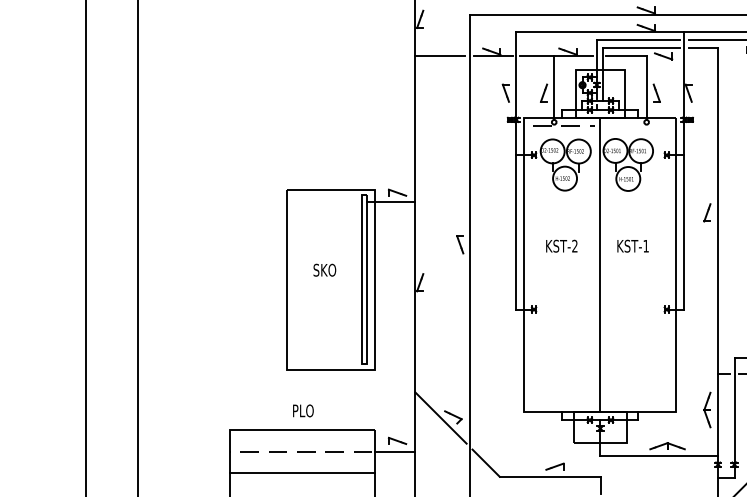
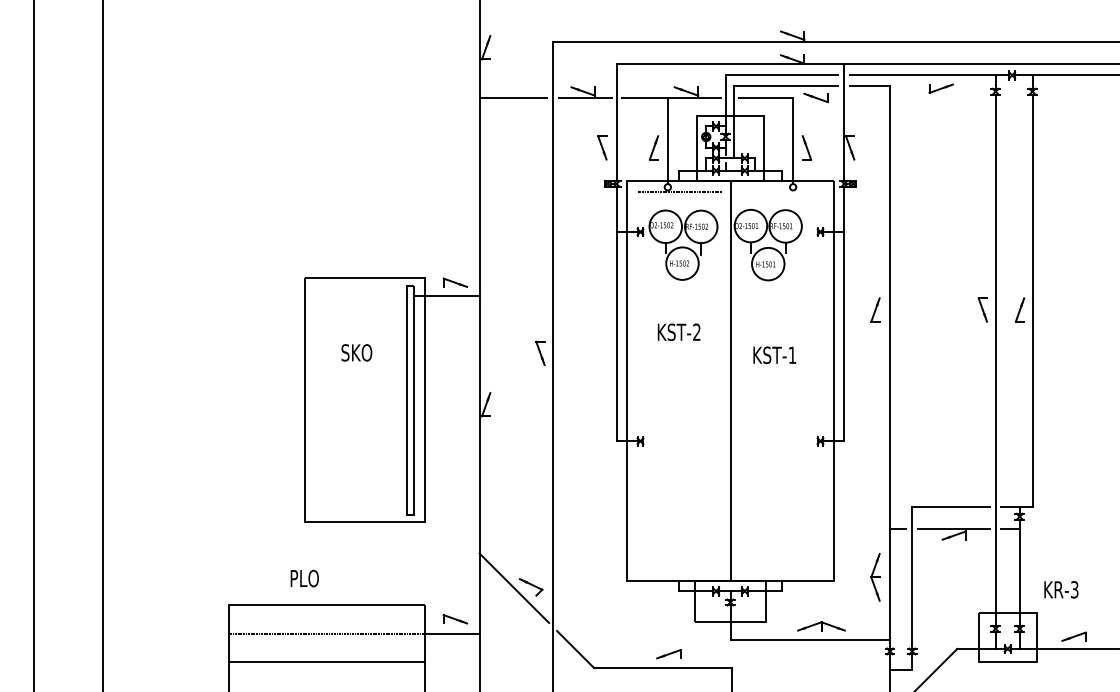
text: (561, 246) -> (678, 332), moved
text: (324, 269) -> (356, 352), moved
text: (303, 410) -> (304, 578), moved

